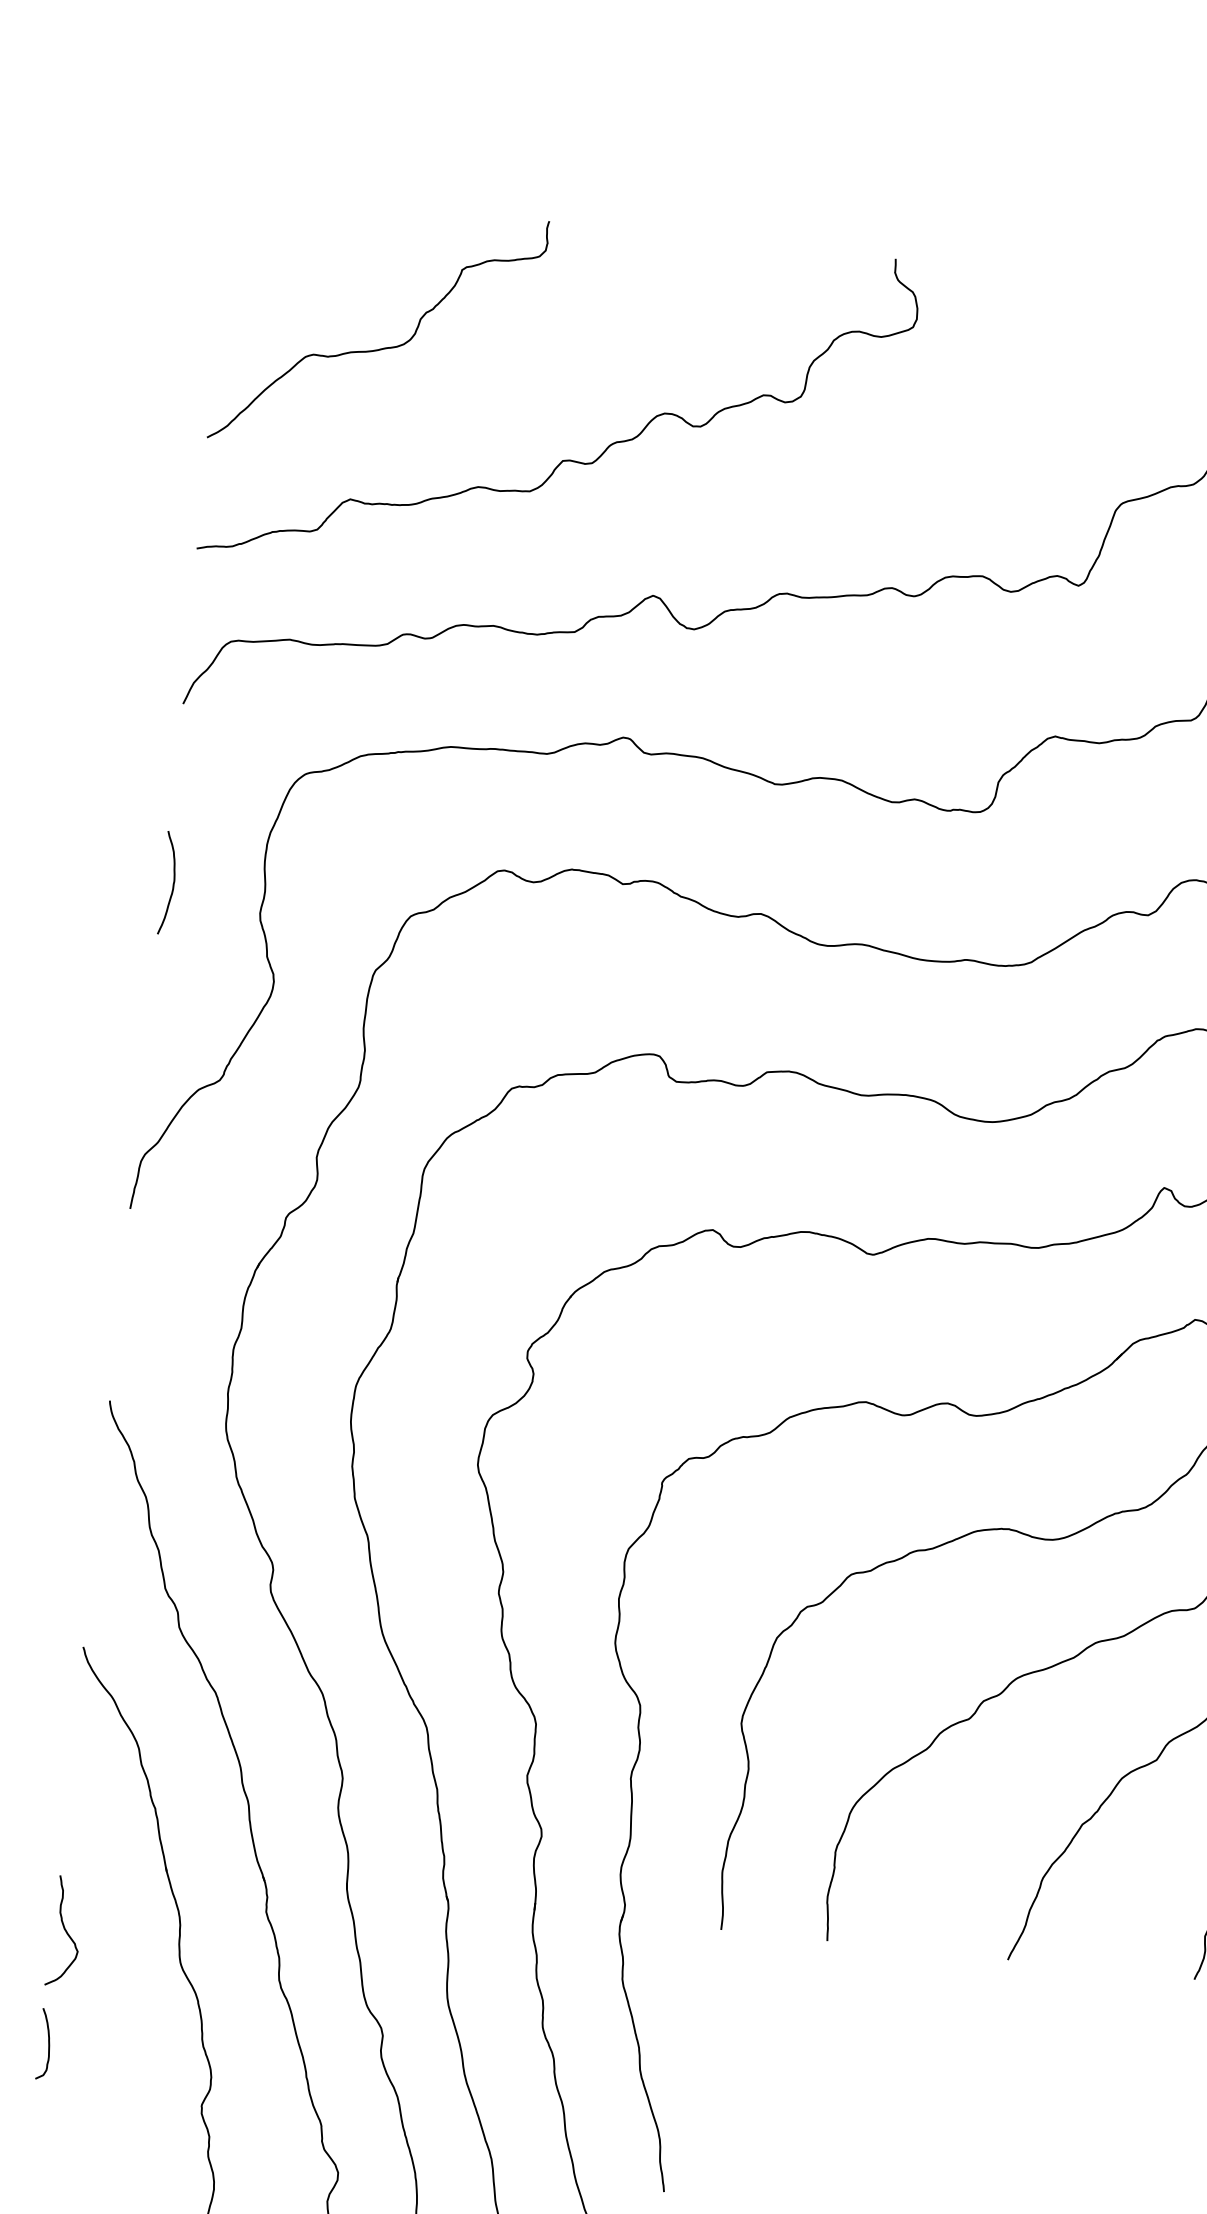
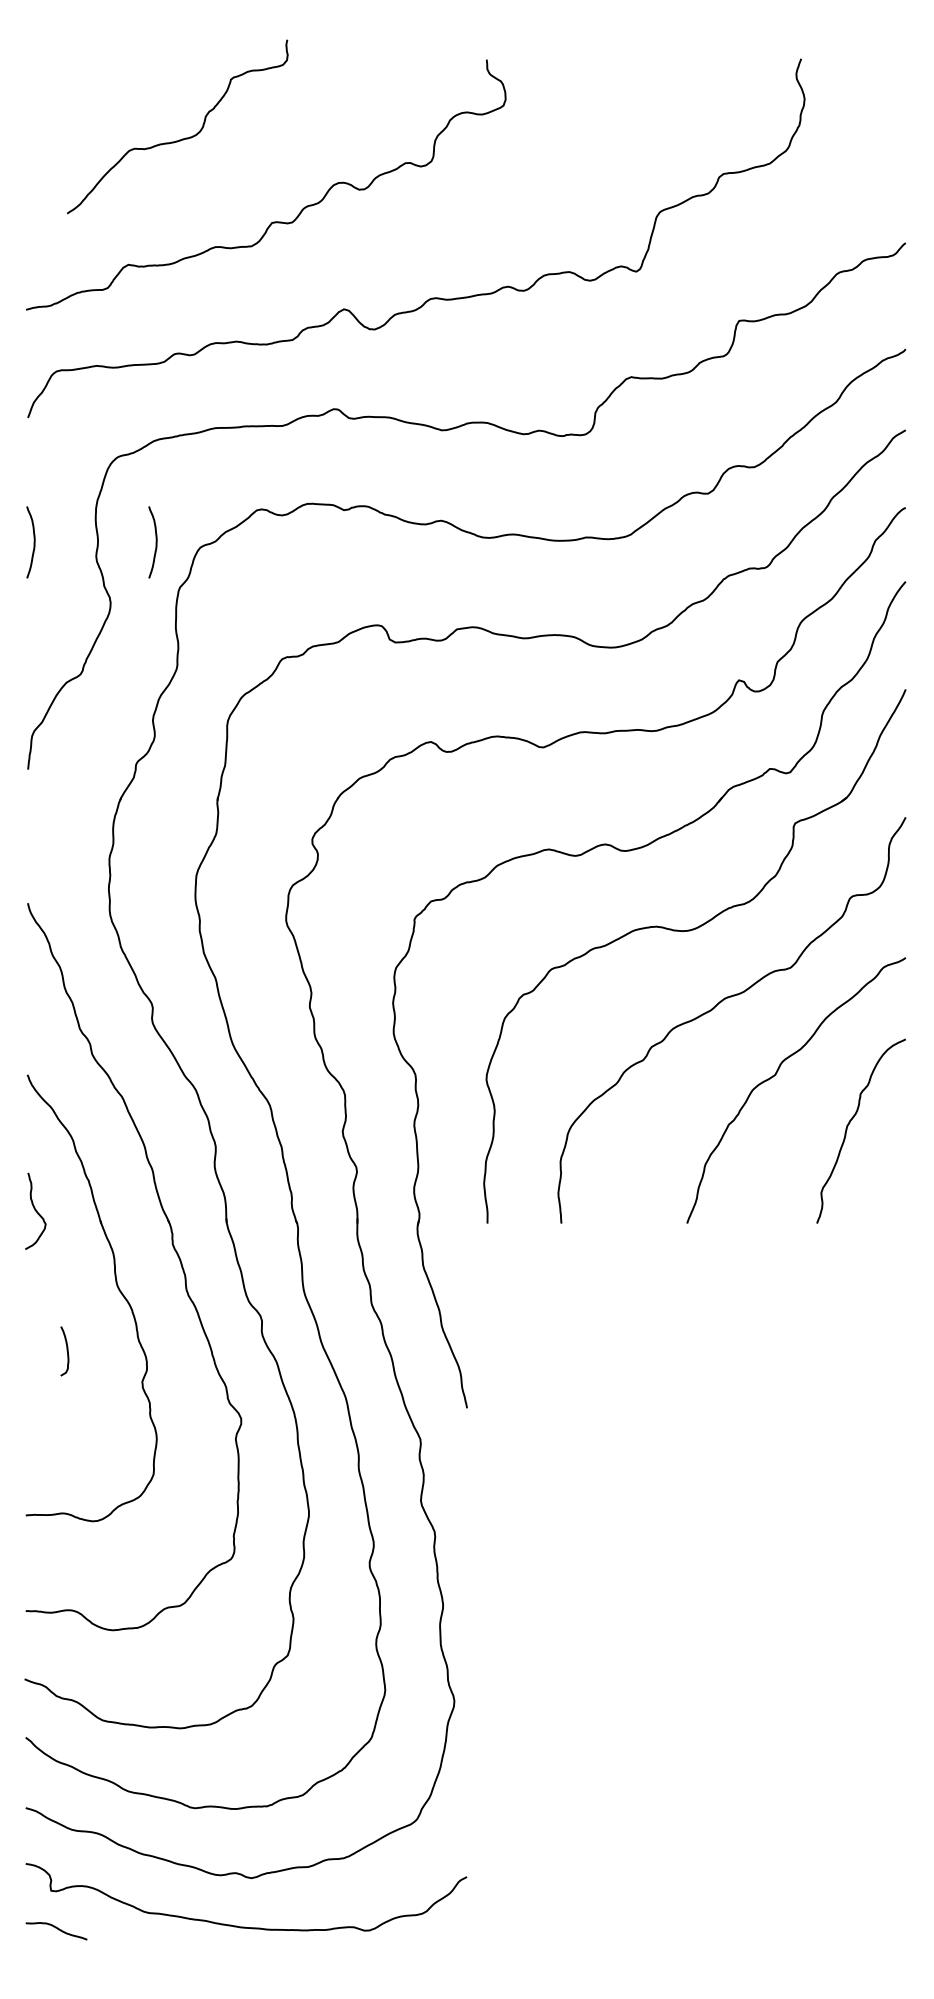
curve: (383, 347) -> (182, 138), moved
curve: (347, 902) -> (155, 542), added
curve: (65, 1930) -> (35, 1210), moved
curve: (47, 2043) -> (66, 1350), moved

